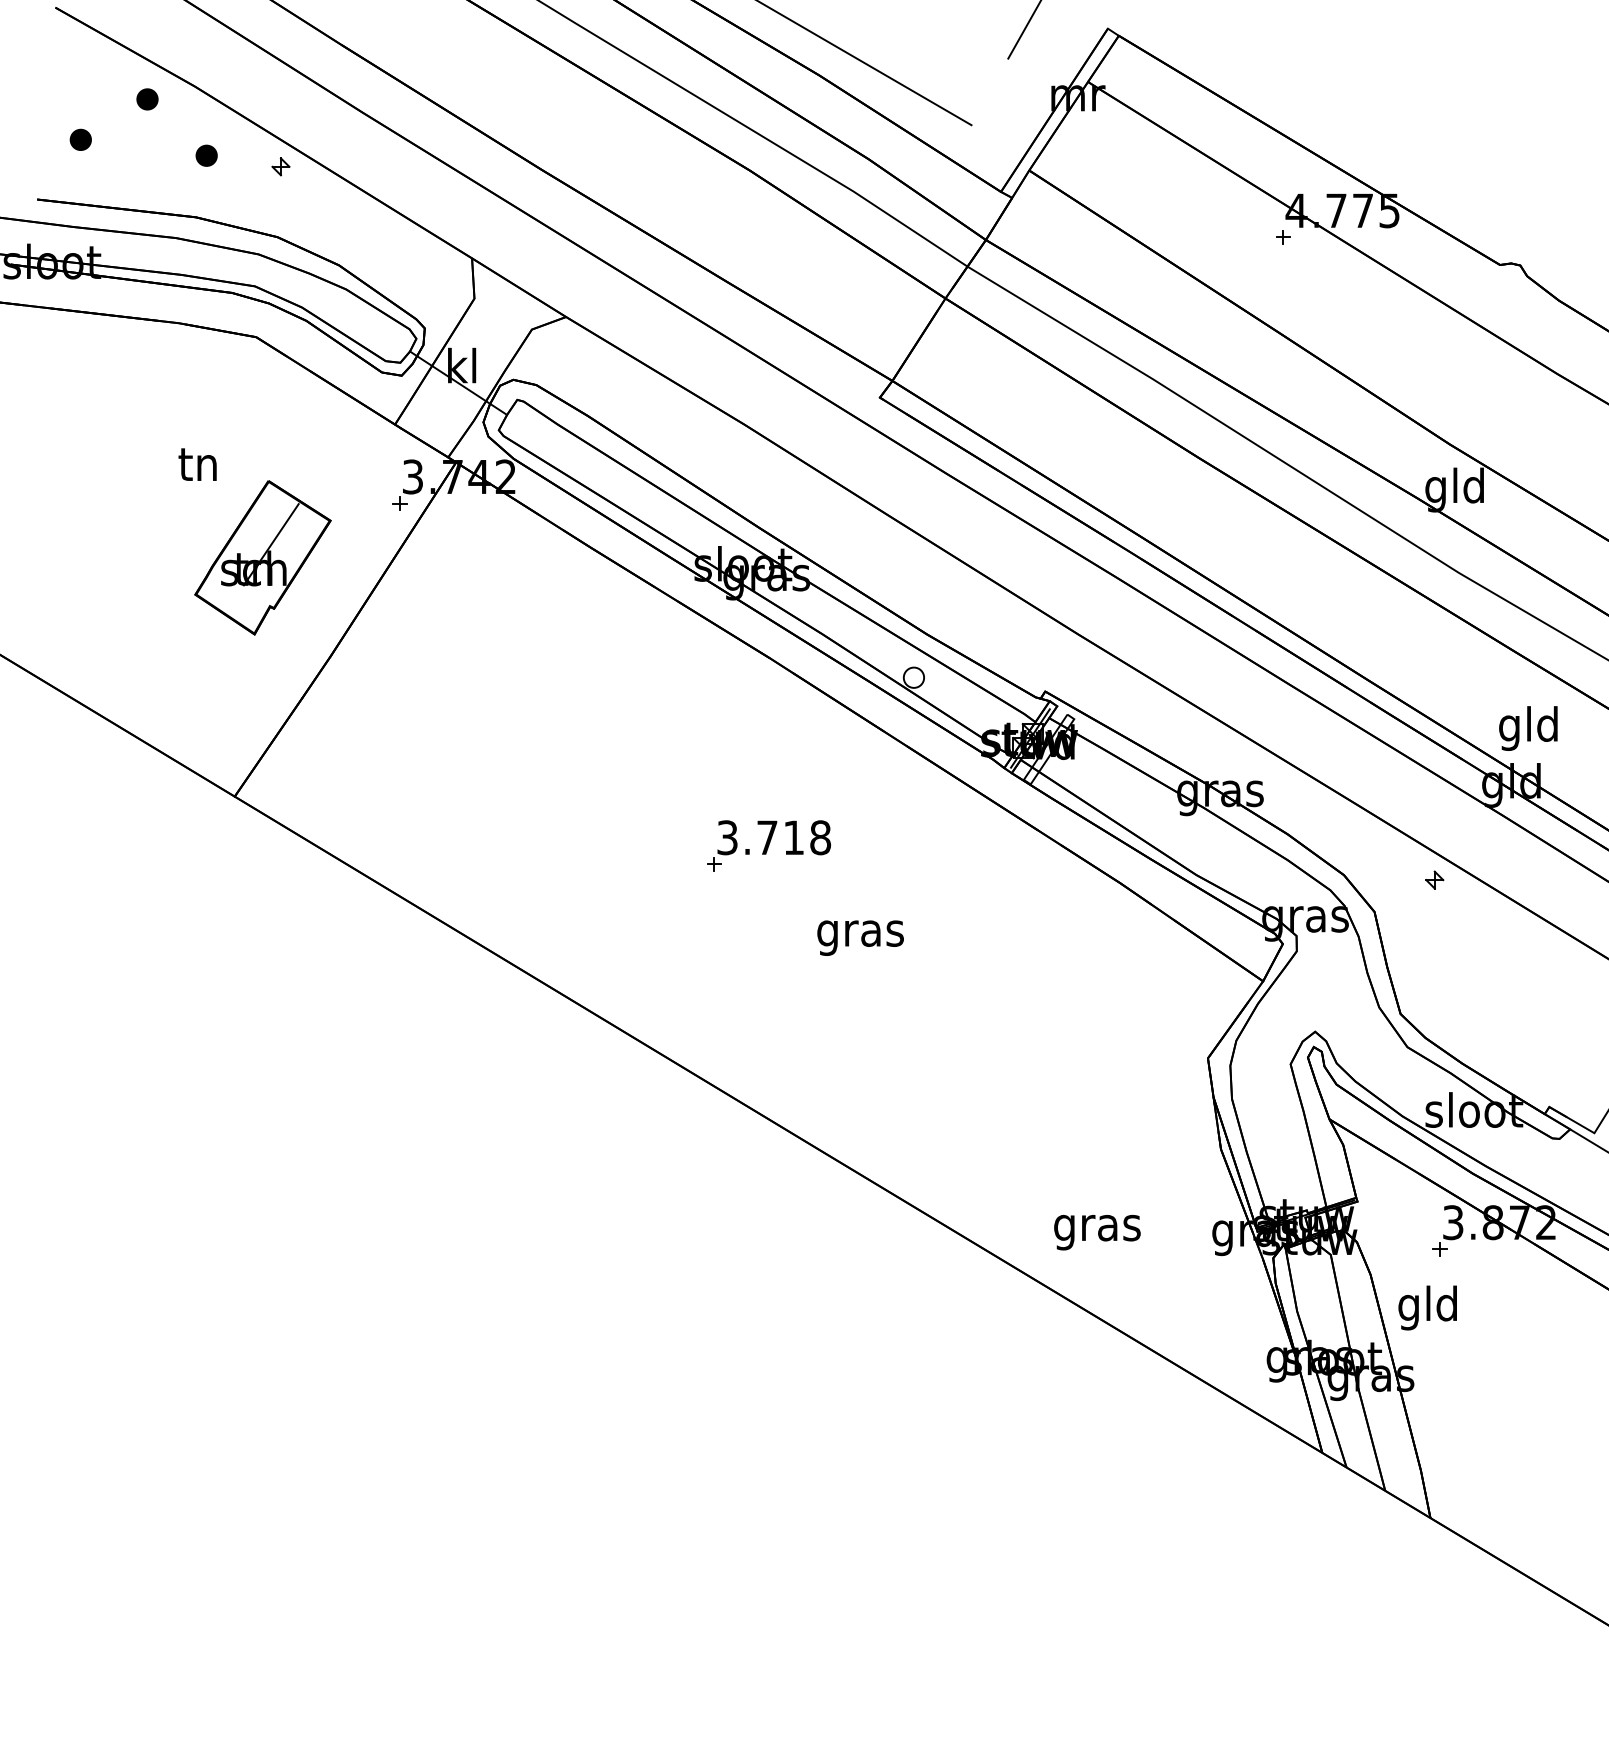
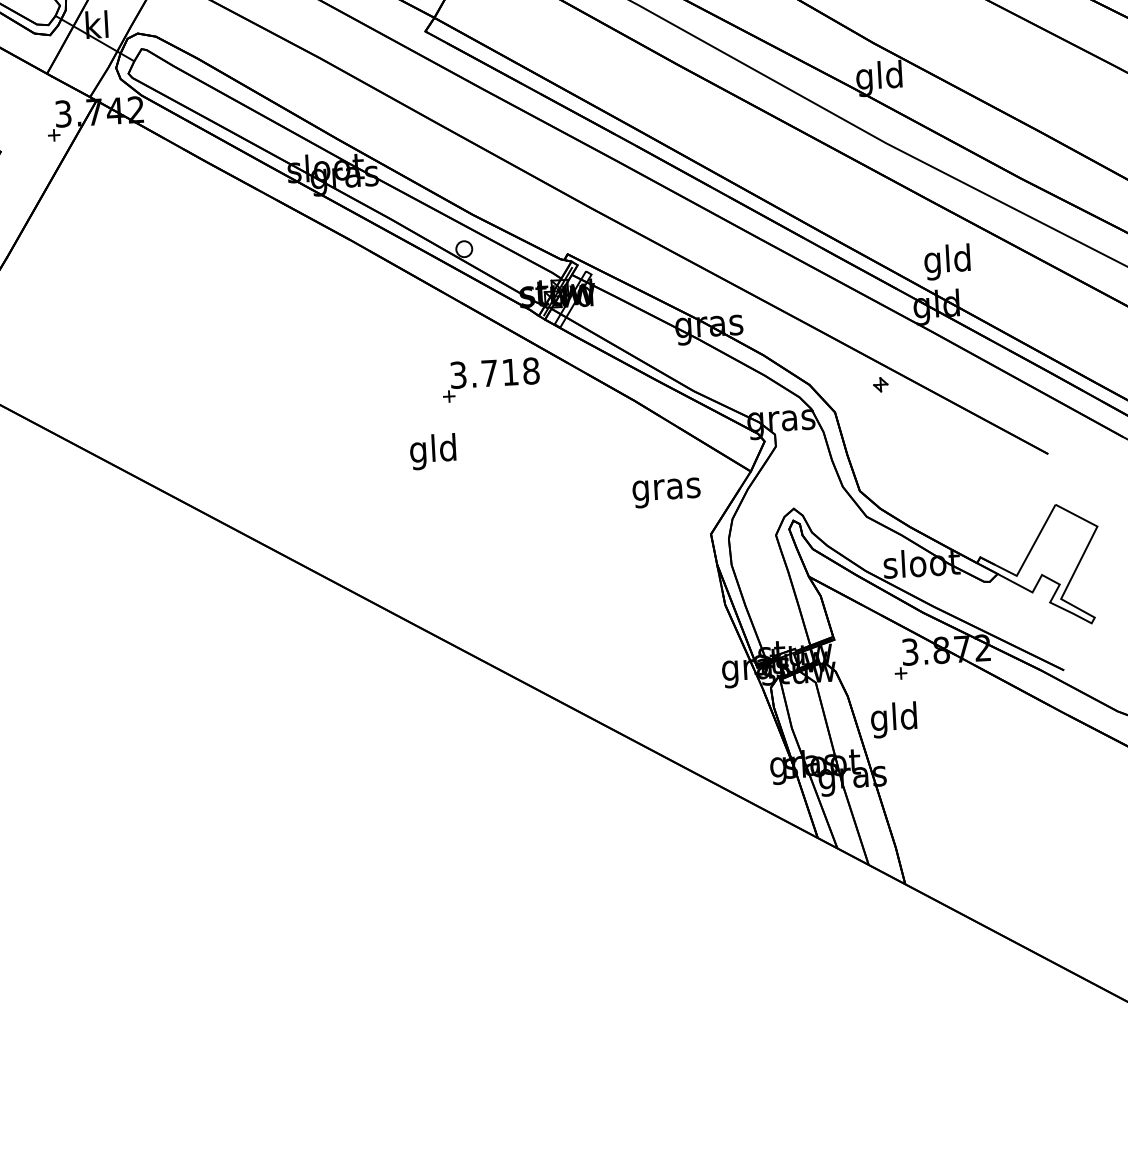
part: (769, 845) -> (491, 379), moved
text: (860, 933) -> (433, 451), gras -> gld
text: (1097, 1232) -> (666, 492), moved

